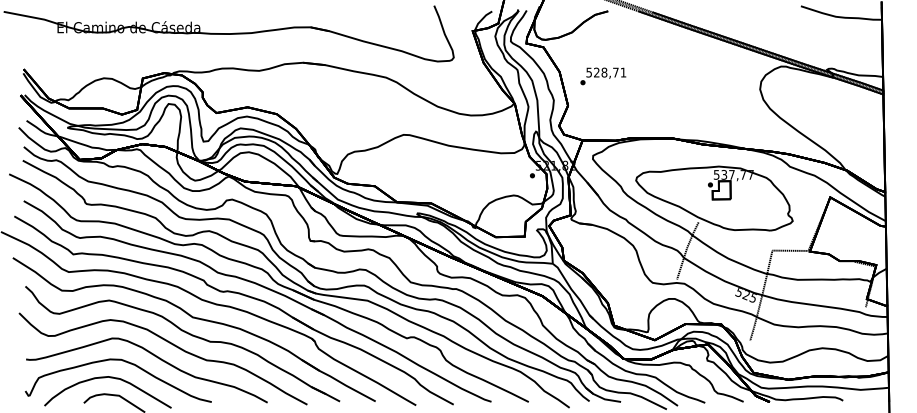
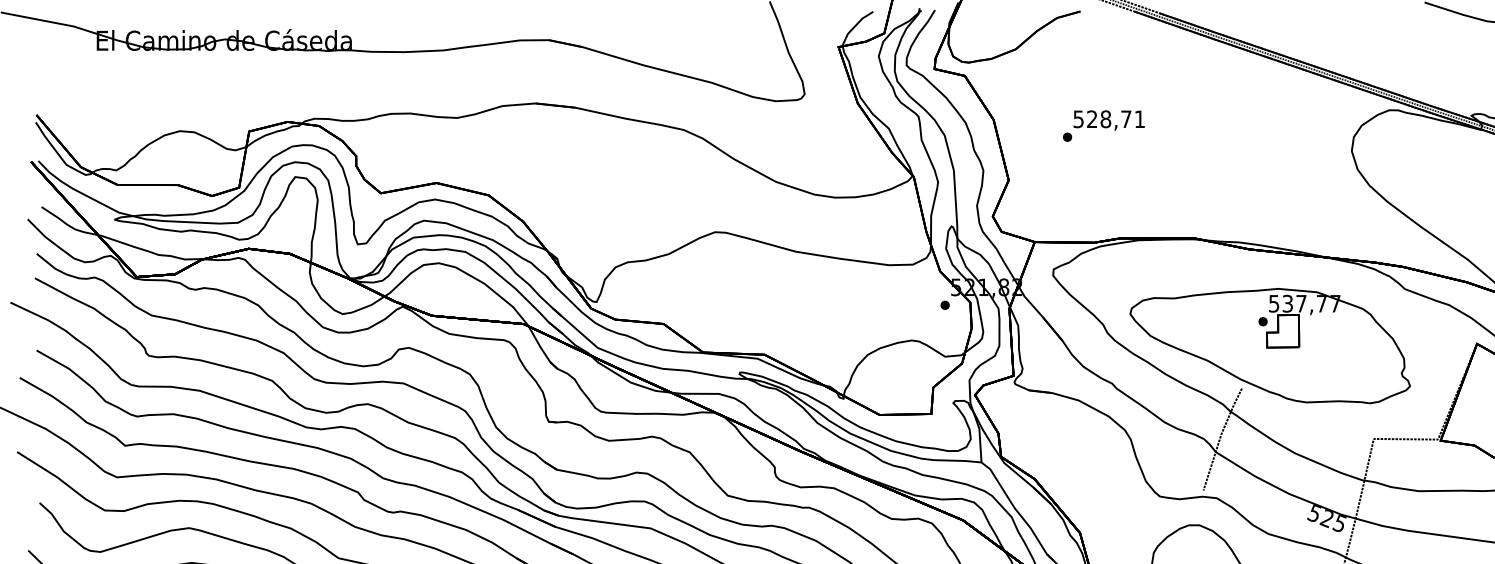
text: (603, 76) -> (1104, 126), moved

